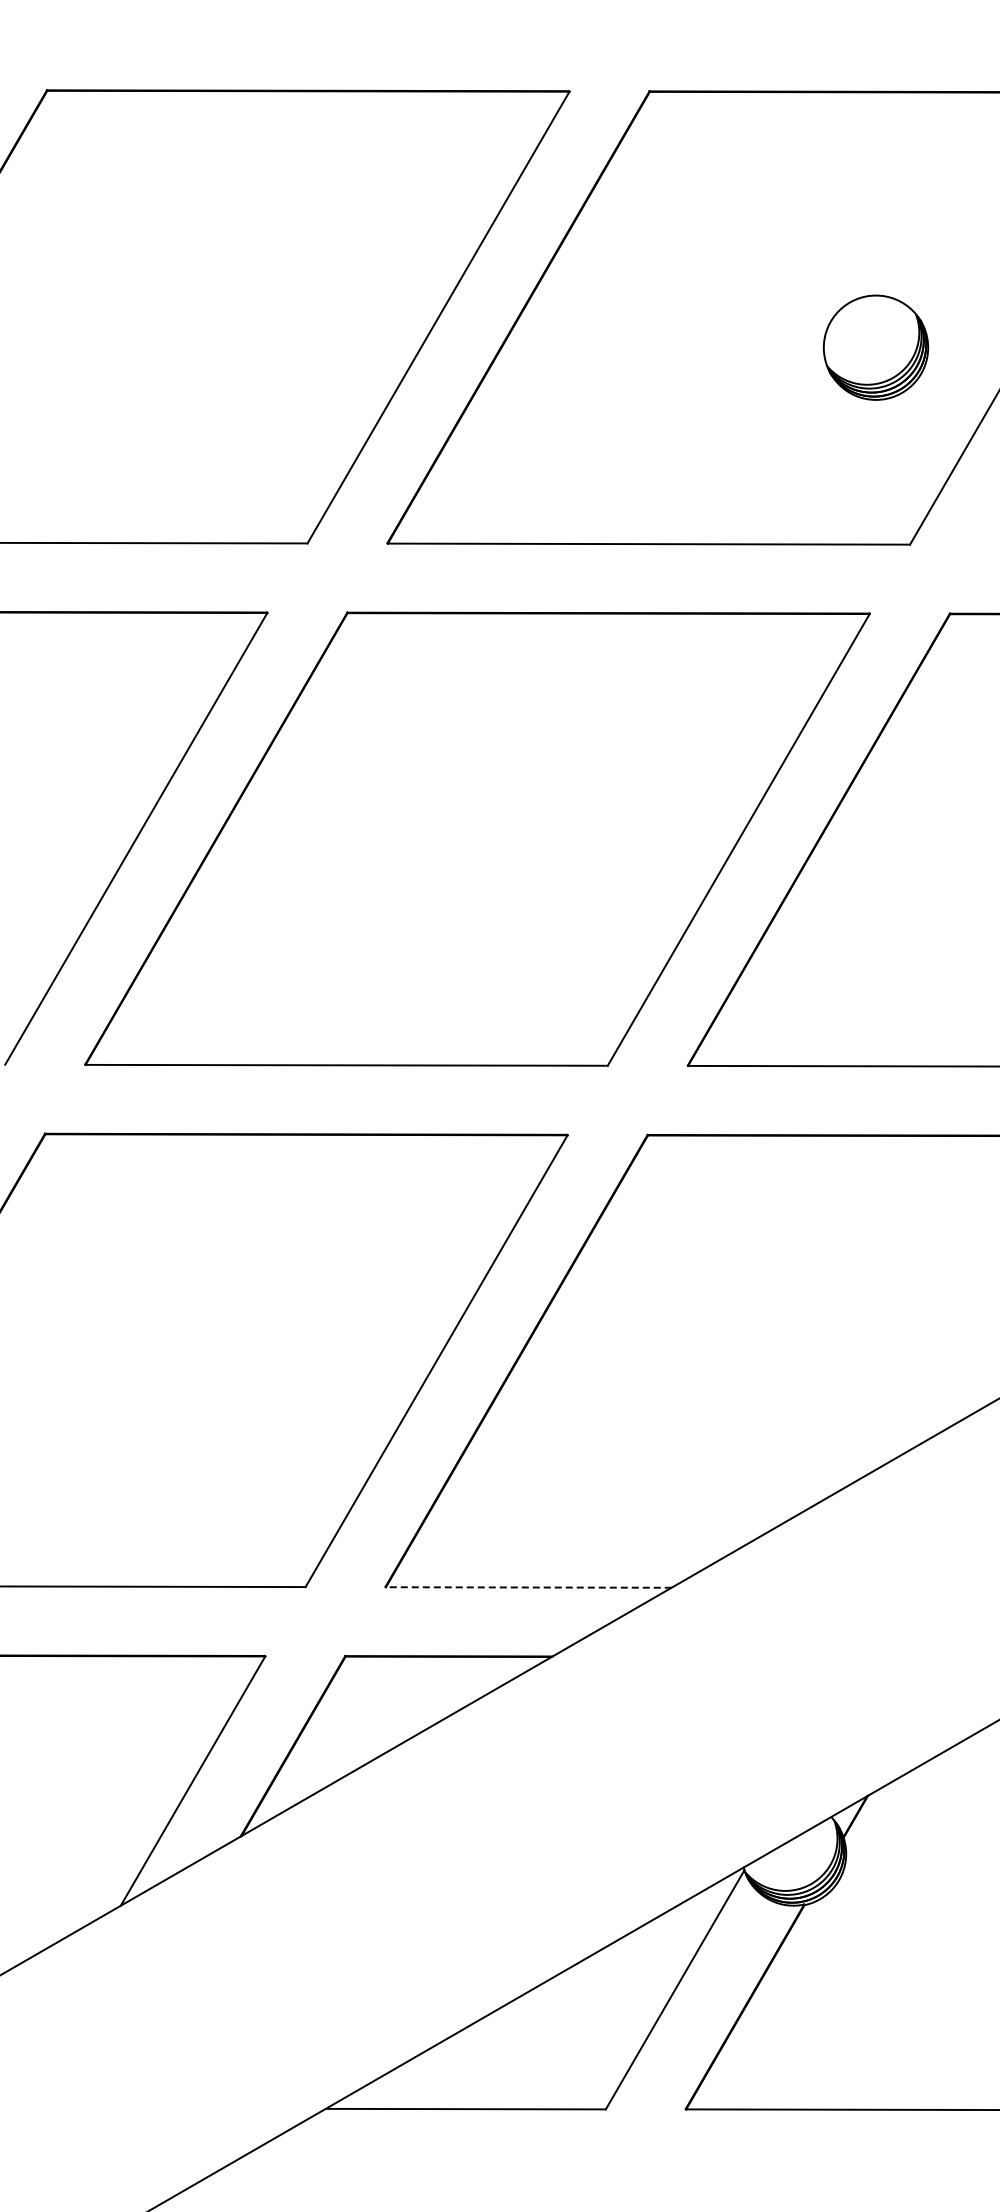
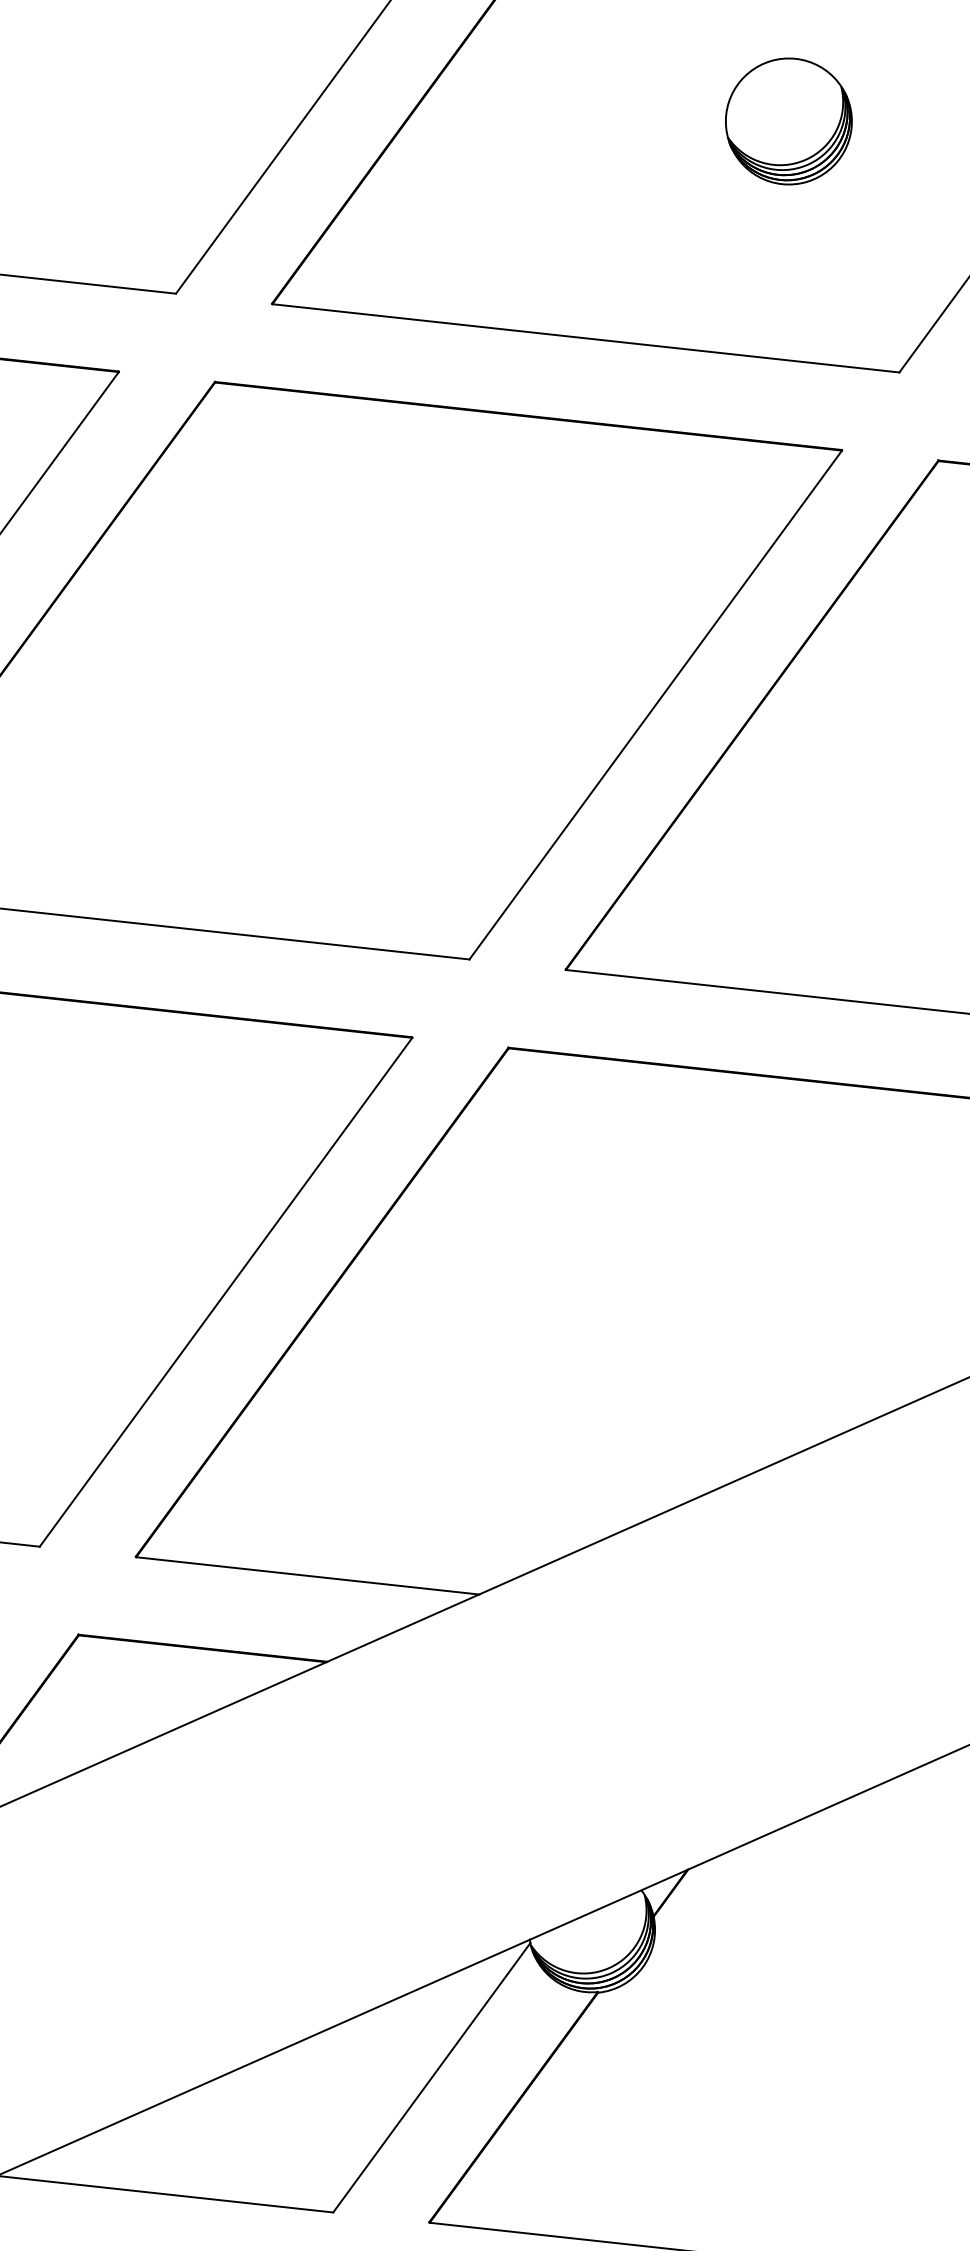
part: (875, 347) -> (788, 121), moved
line: (528, 1587) -> (307, 1575), dashed -> solid

